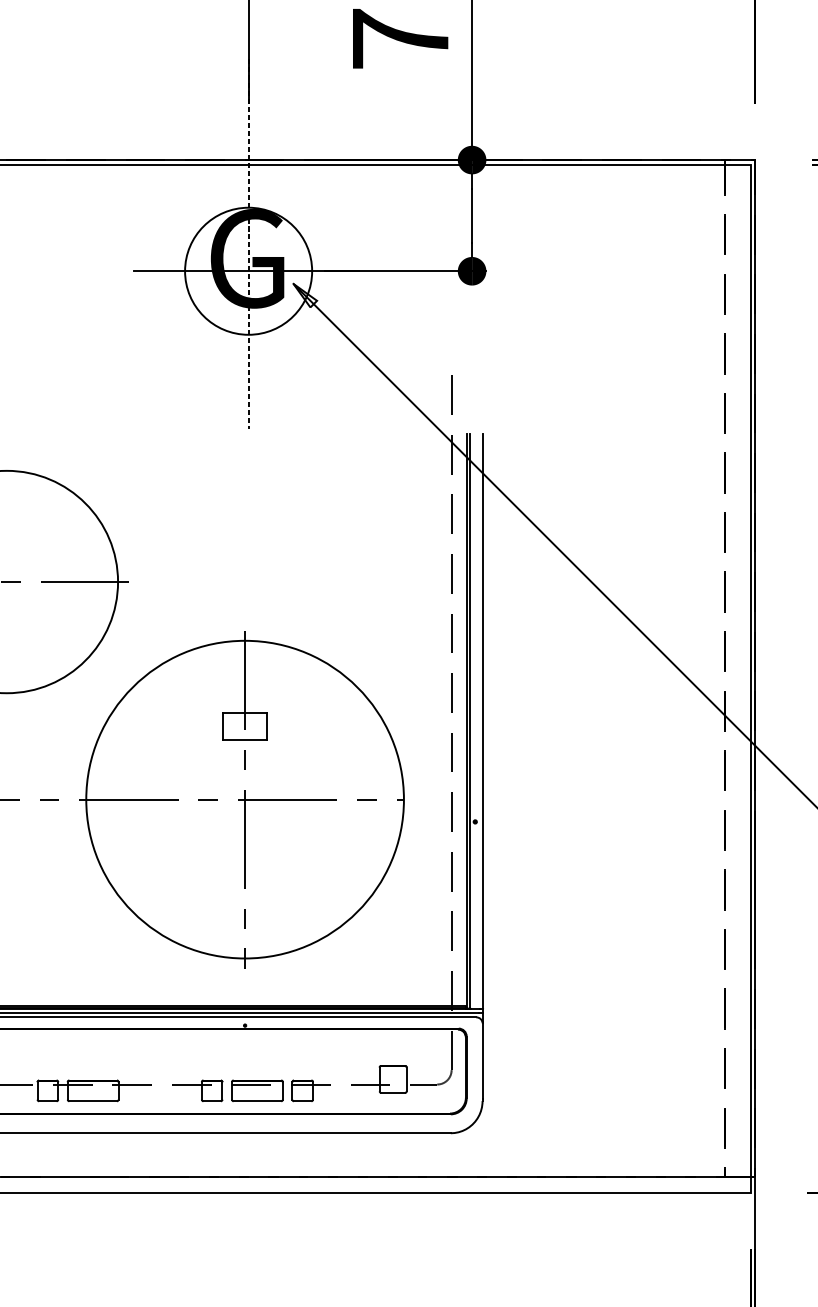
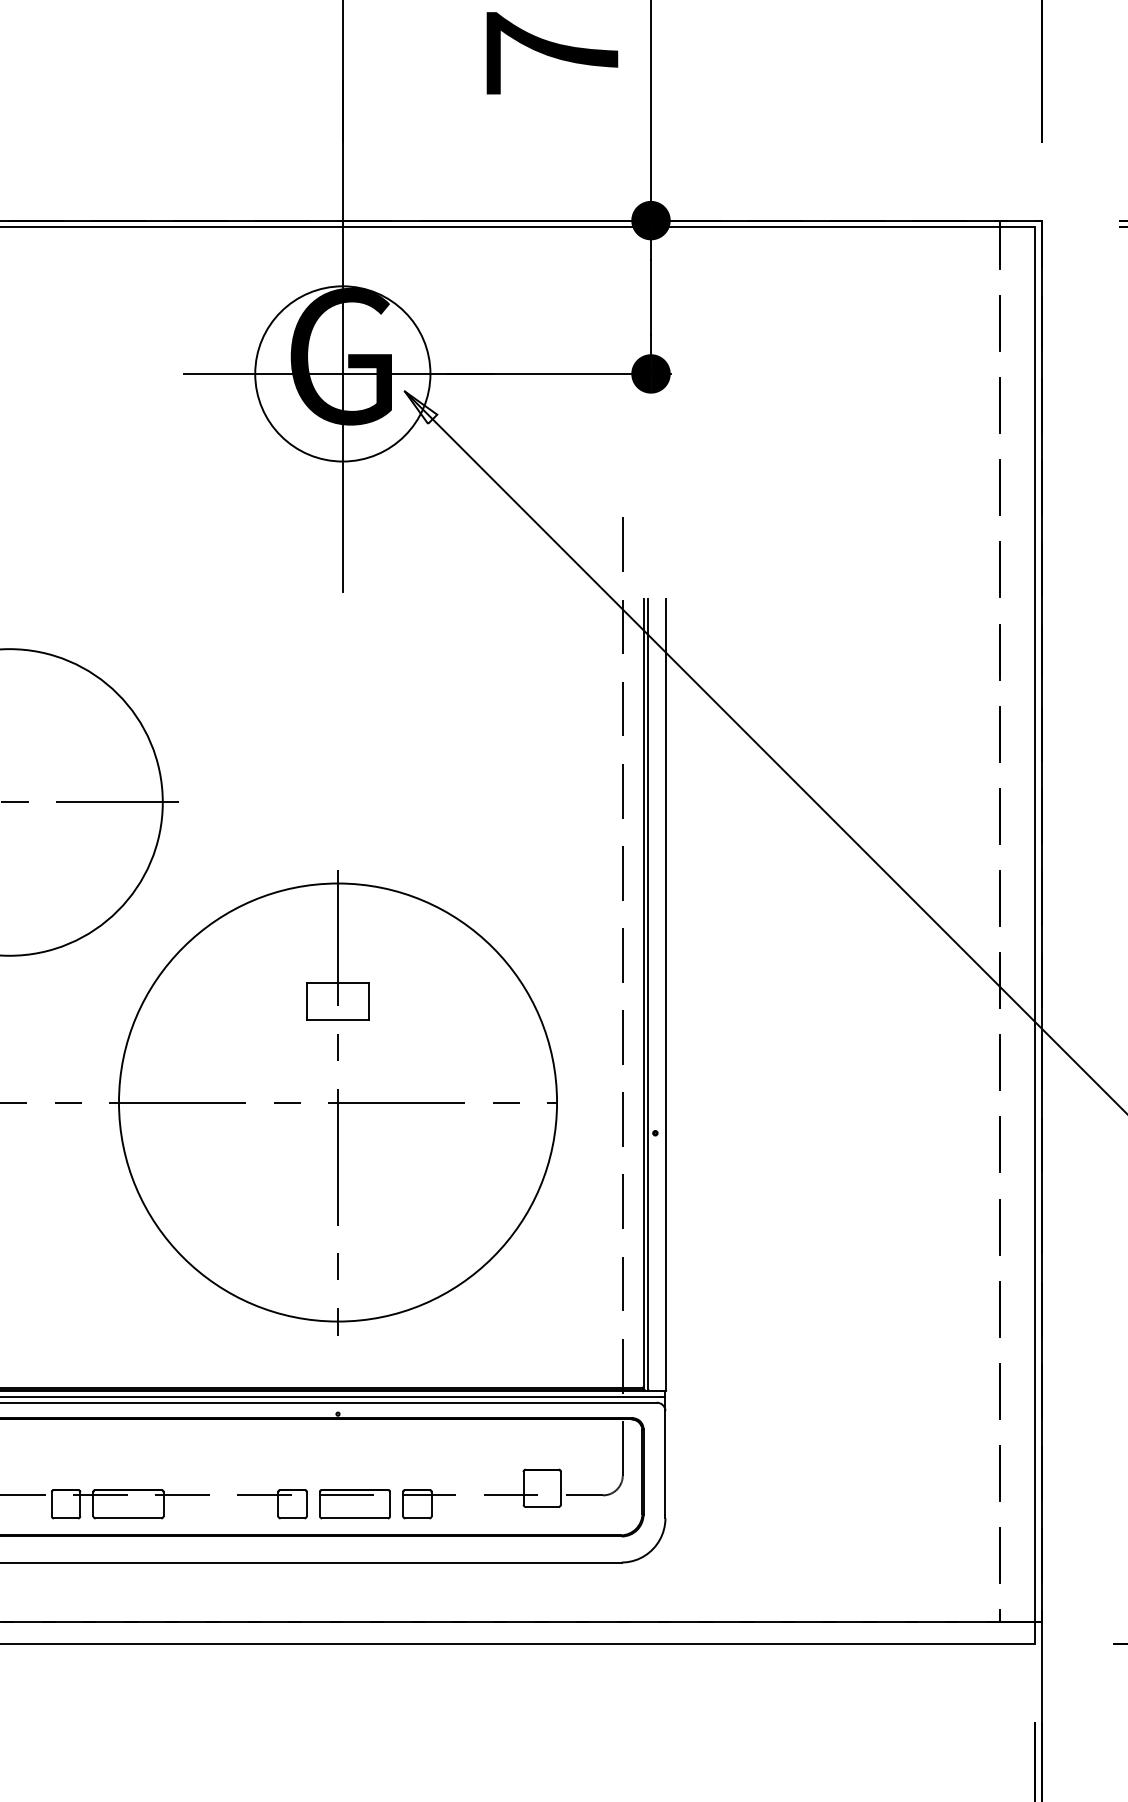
line: (248, 244) -> (342, 336), dashed -> solid

